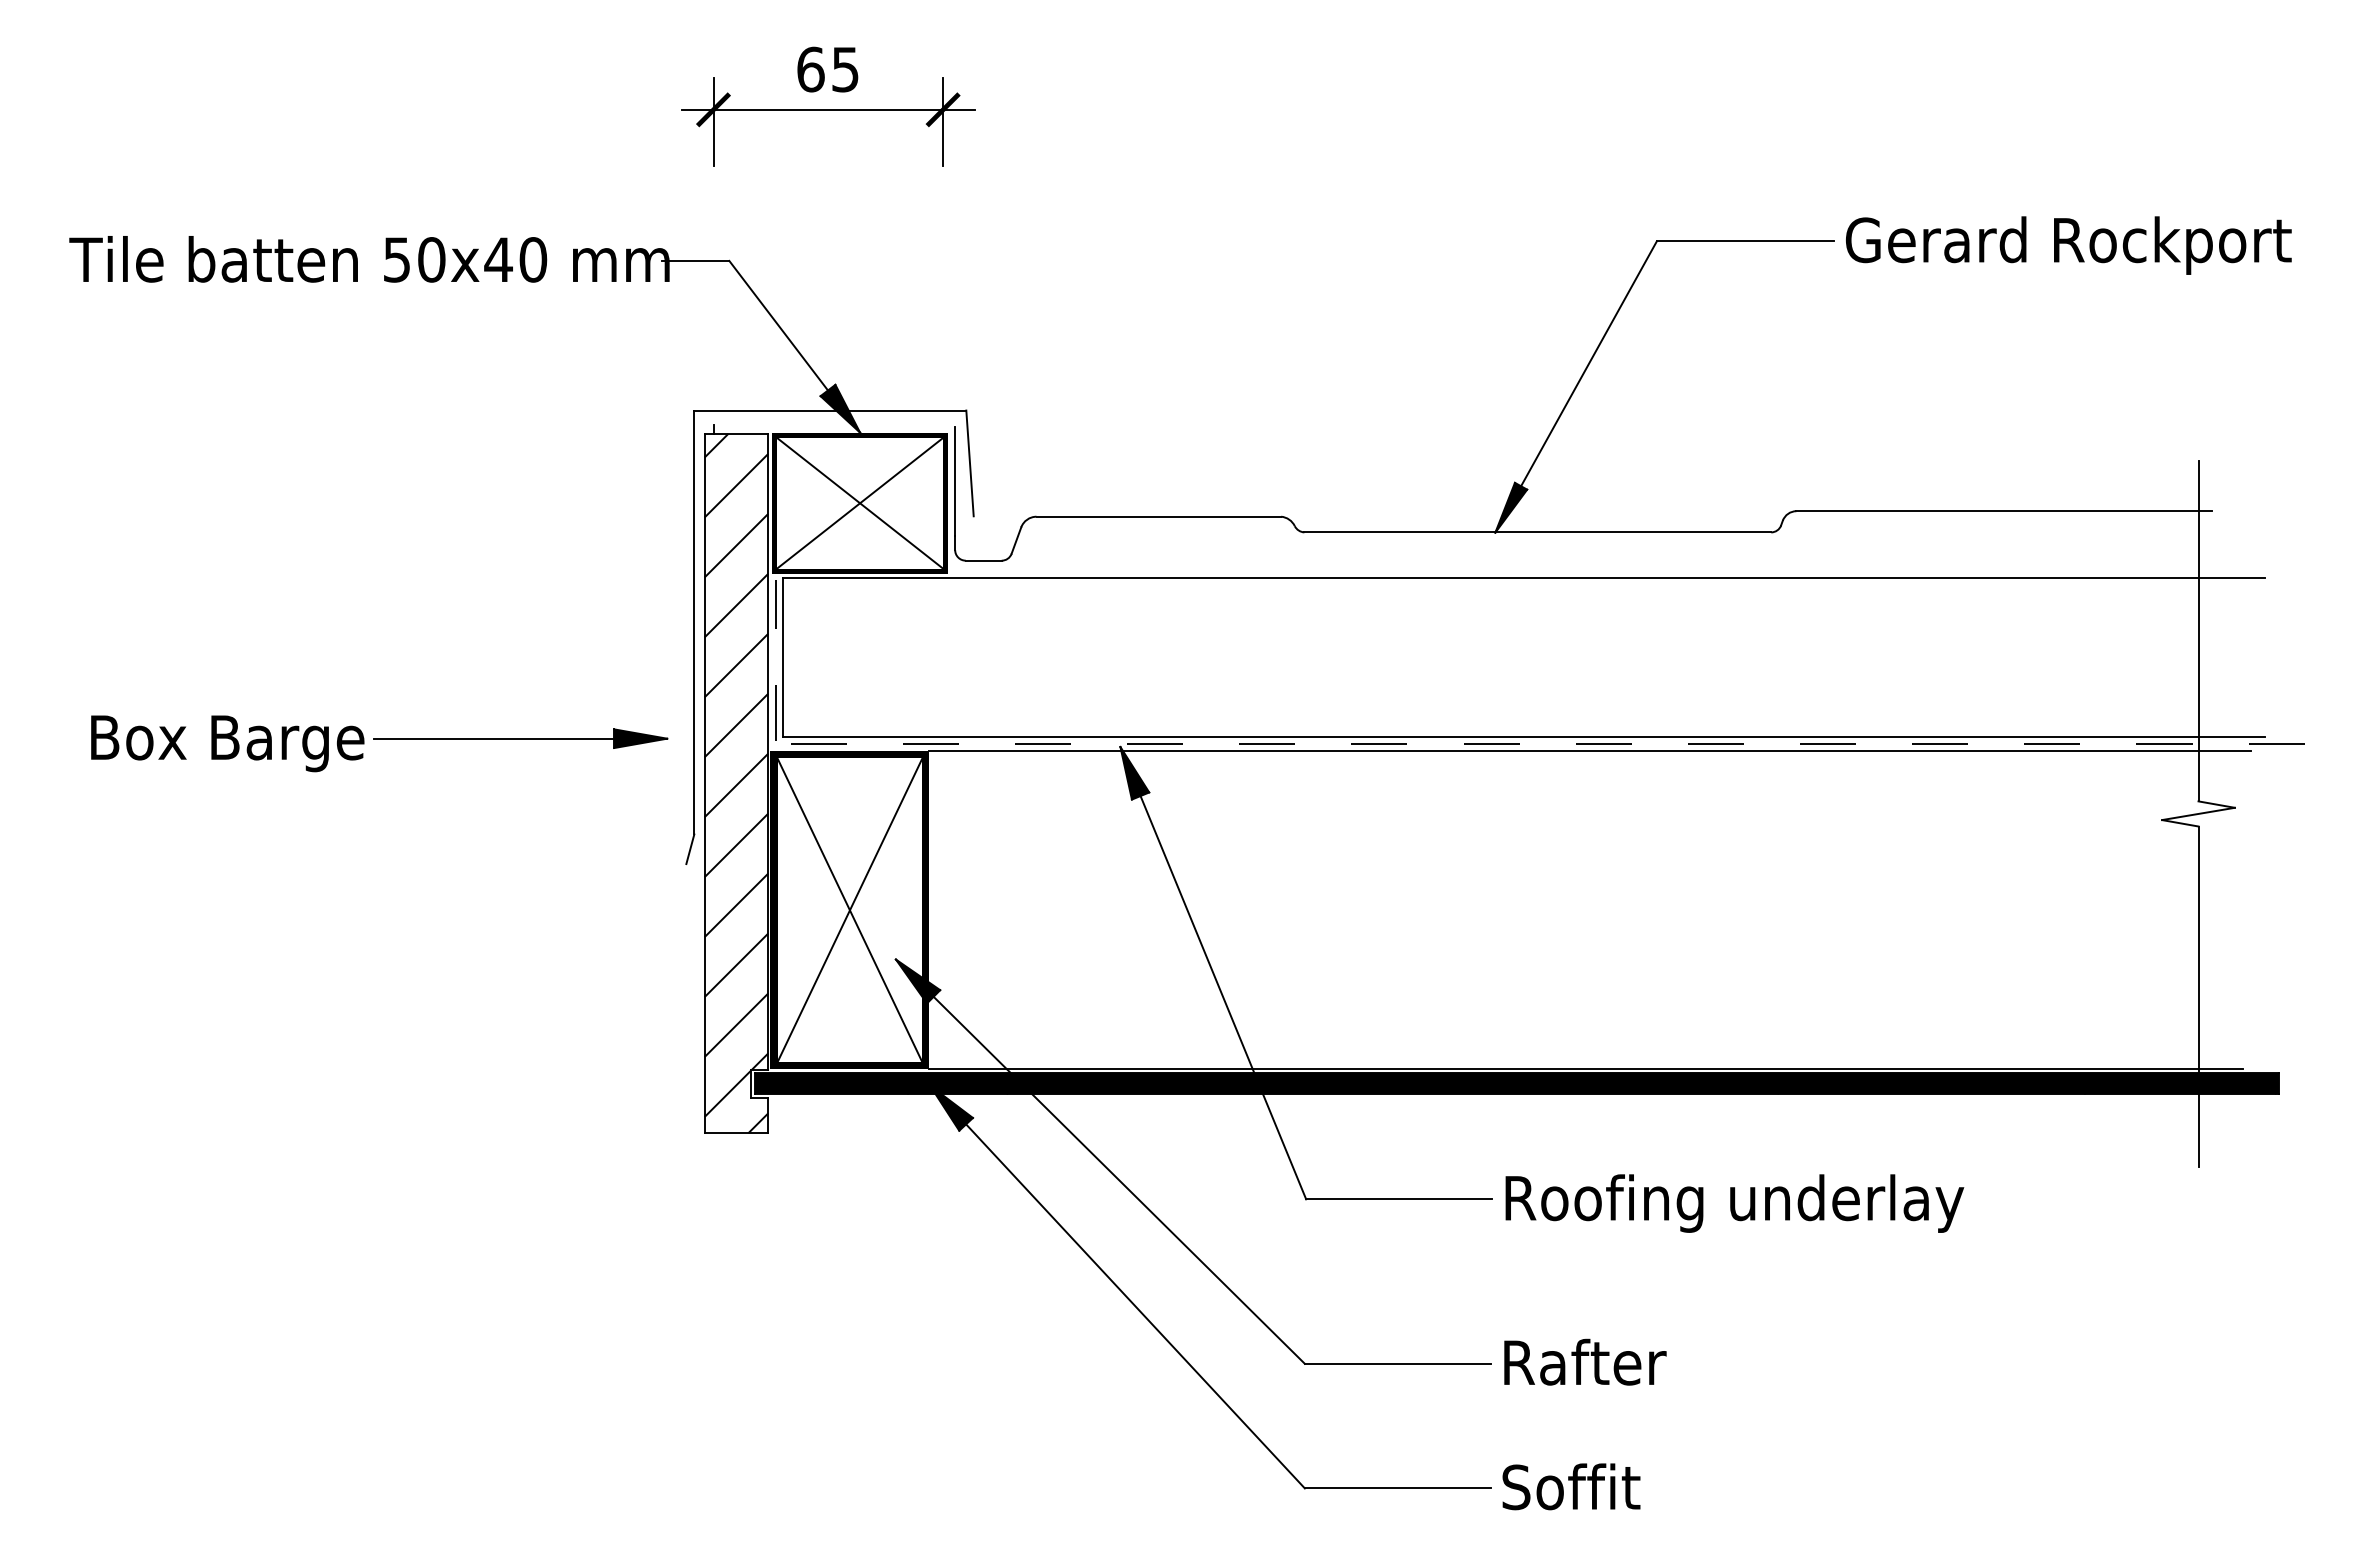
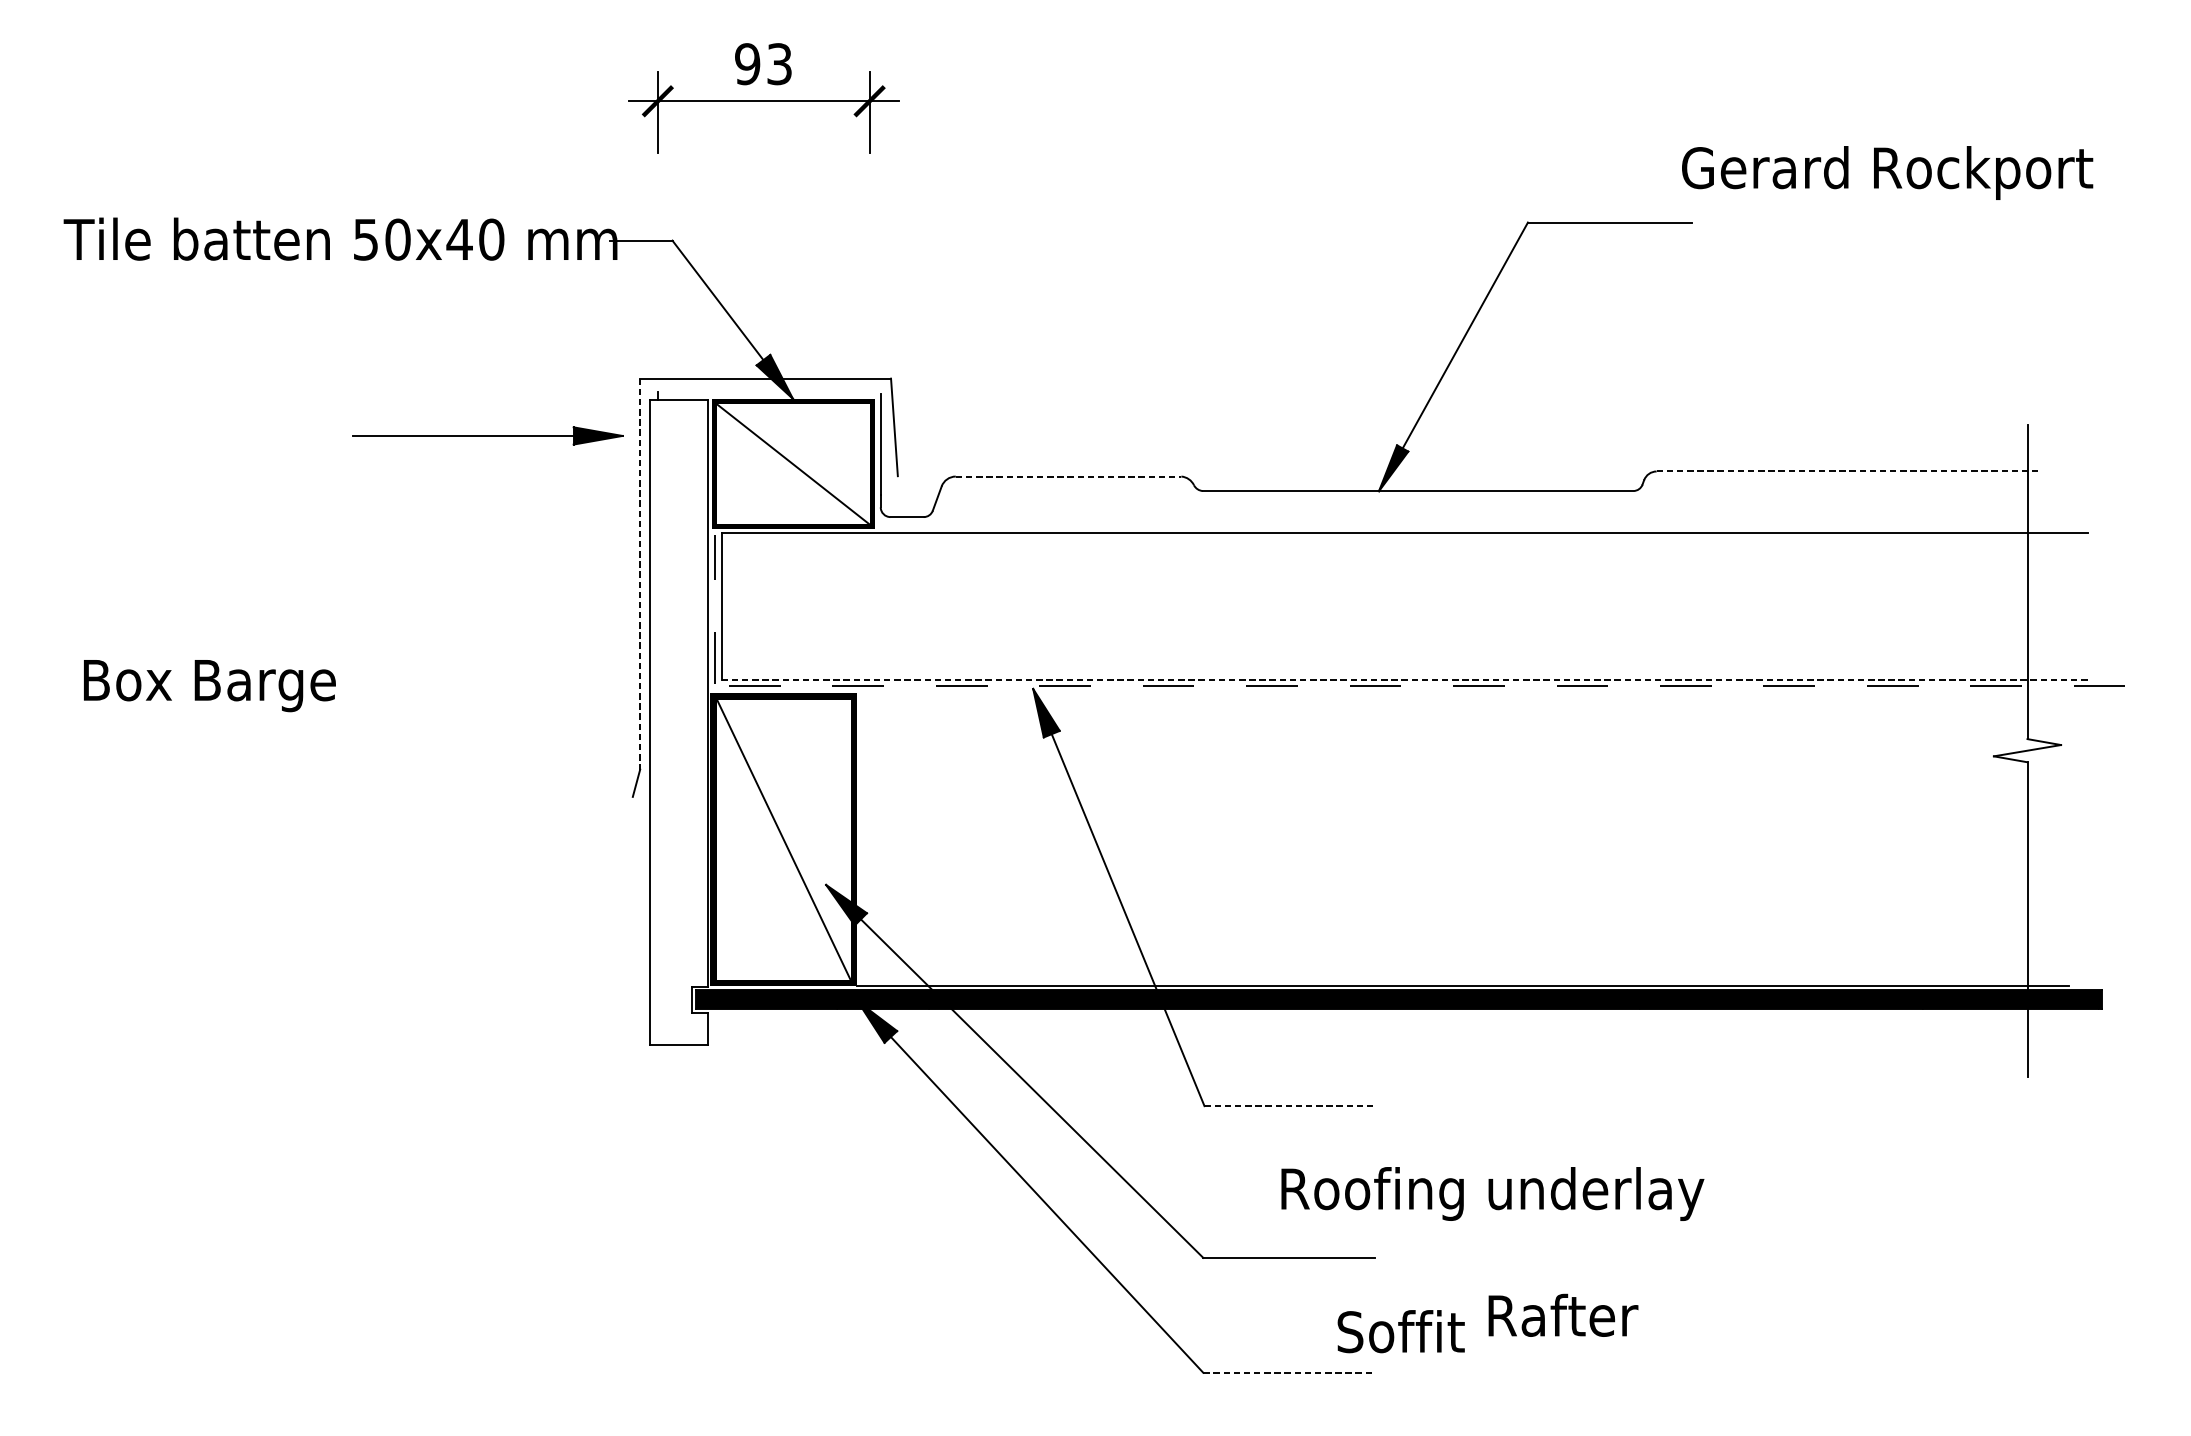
text: (827, 69) -> (763, 64), 65 -> 93
text: (2068, 245) -> (1887, 172), moved
line: (860, 502) -> (793, 463), removed
line: (2003, 511) -> (1847, 471), solid -> dashed
line: (1159, 516) -> (1069, 476), solid -> dashed
line: (694, 622) -> (640, 574), solid -> dashed
line: (1523, 737) -> (1404, 680), solid -> dashed
part: (520, 738) -> (487, 435), moved
line: (1589, 751) -> (1465, 693), removed
hatch: (736, 783) -> (679, 722), removed
line: (849, 910) -> (783, 839), removed
line: (1399, 1199) -> (1290, 1106), solid -> dashed
text: (1734, 1203) -> (1492, 1193), moved
text: (1585, 1361) -> (1563, 1314), moved
text: (1571, 1486) -> (1401, 1331), moved
line: (1397, 1488) -> (1288, 1372), solid -> dashed

